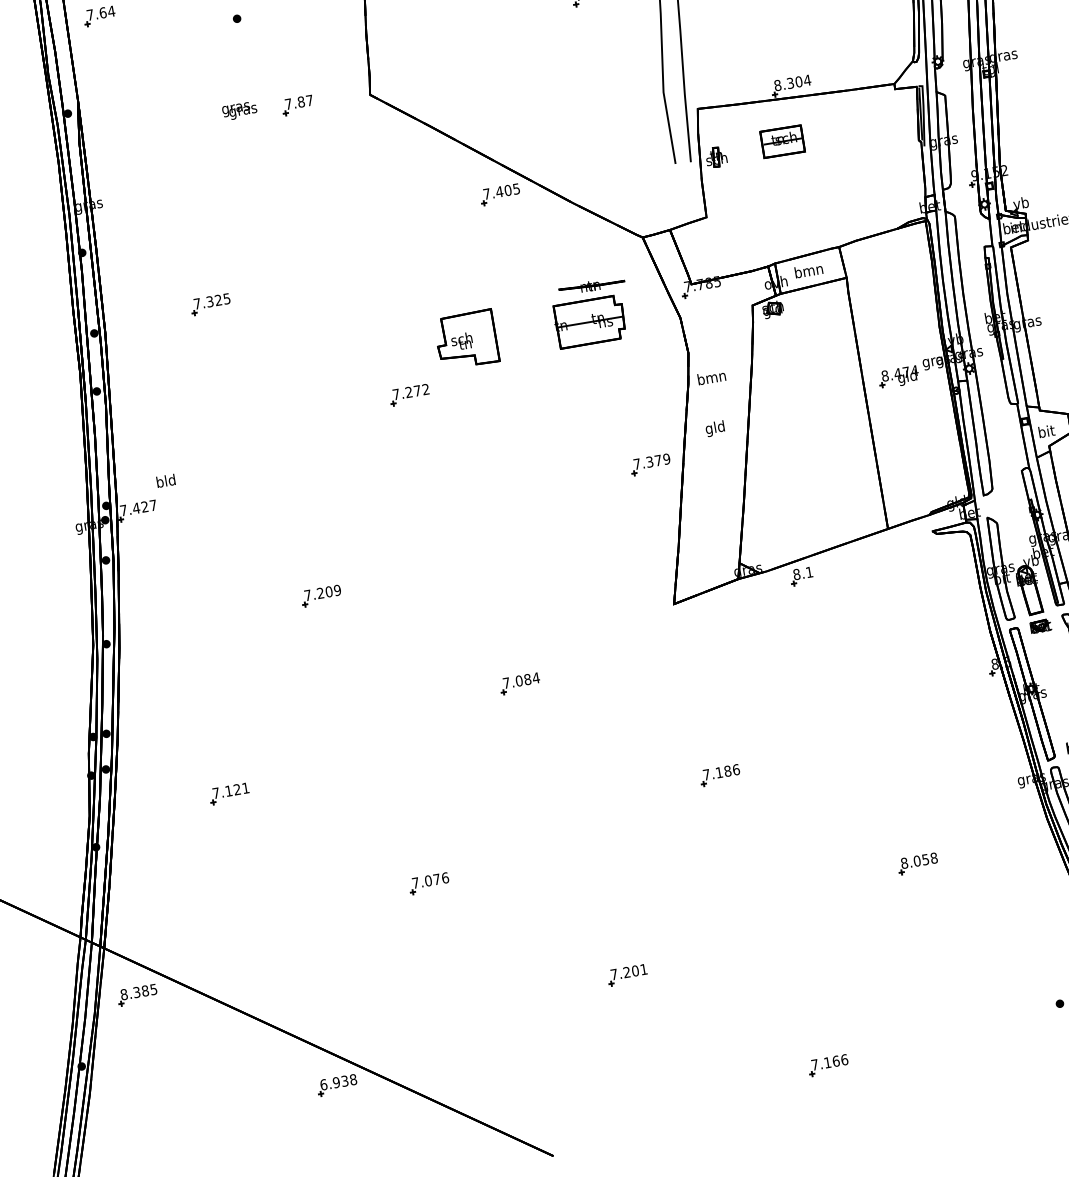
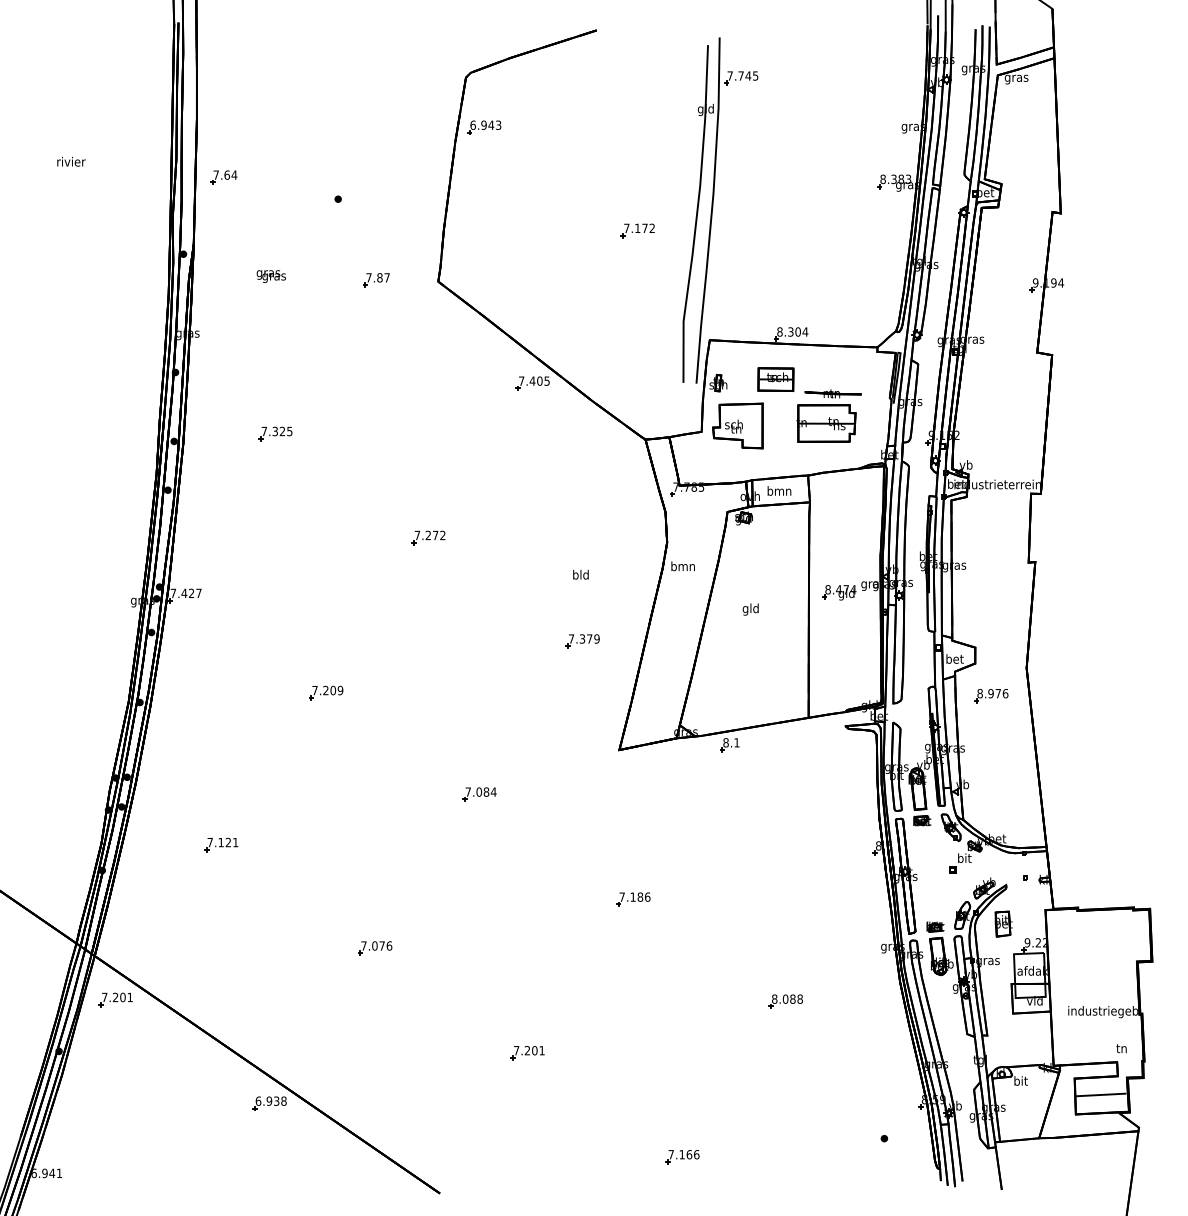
text: (238, 111) -> (270, 276), moved
part: (590, 312) -> (828, 415), moved
part: (466, 339) -> (737, 425), moved
text: (714, 428) -> (750, 609), moved
text: (1046, 430) -> (954, 658), bit -> bet
part: (650, 464) -> (582, 641), moved
text: (165, 480) -> (580, 574), moved
text: (925, 858) -> (792, 998), 8.058 -> 8.088
text: (139, 992) -> (117, 997), 8.385 -> 7.201

